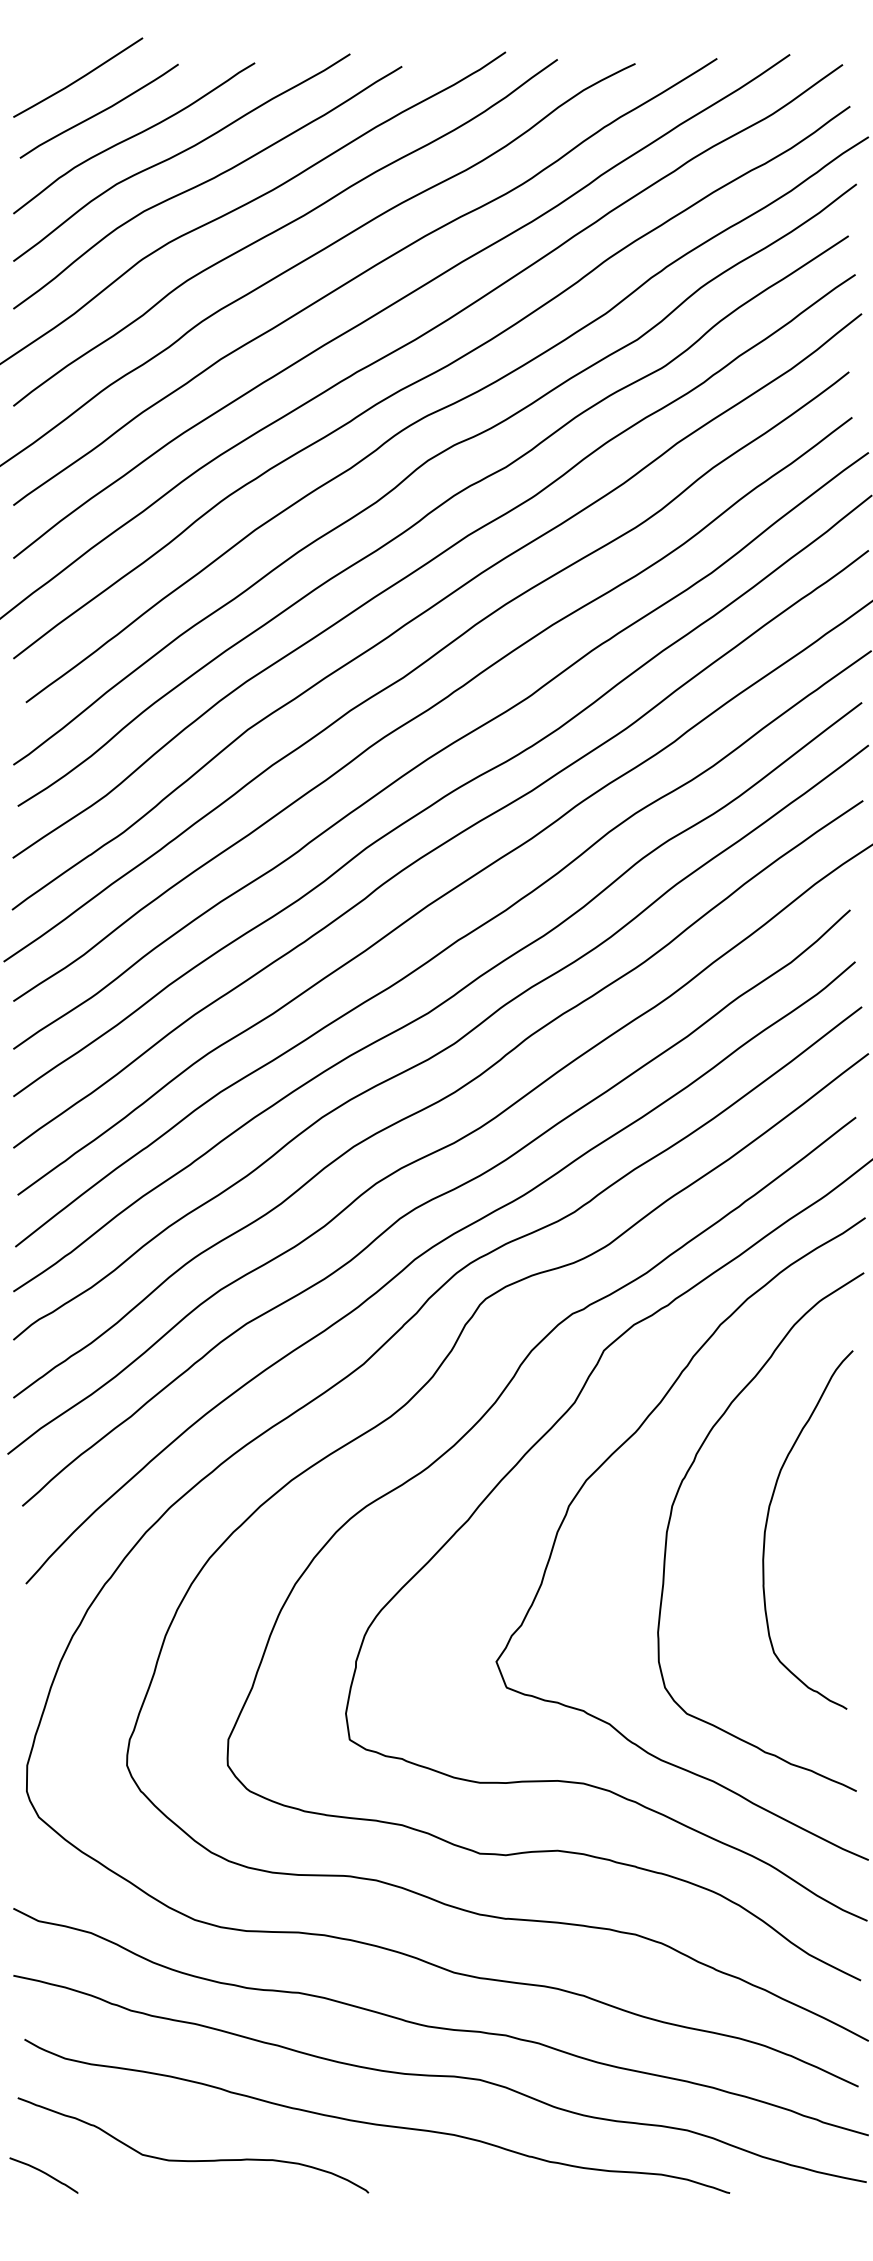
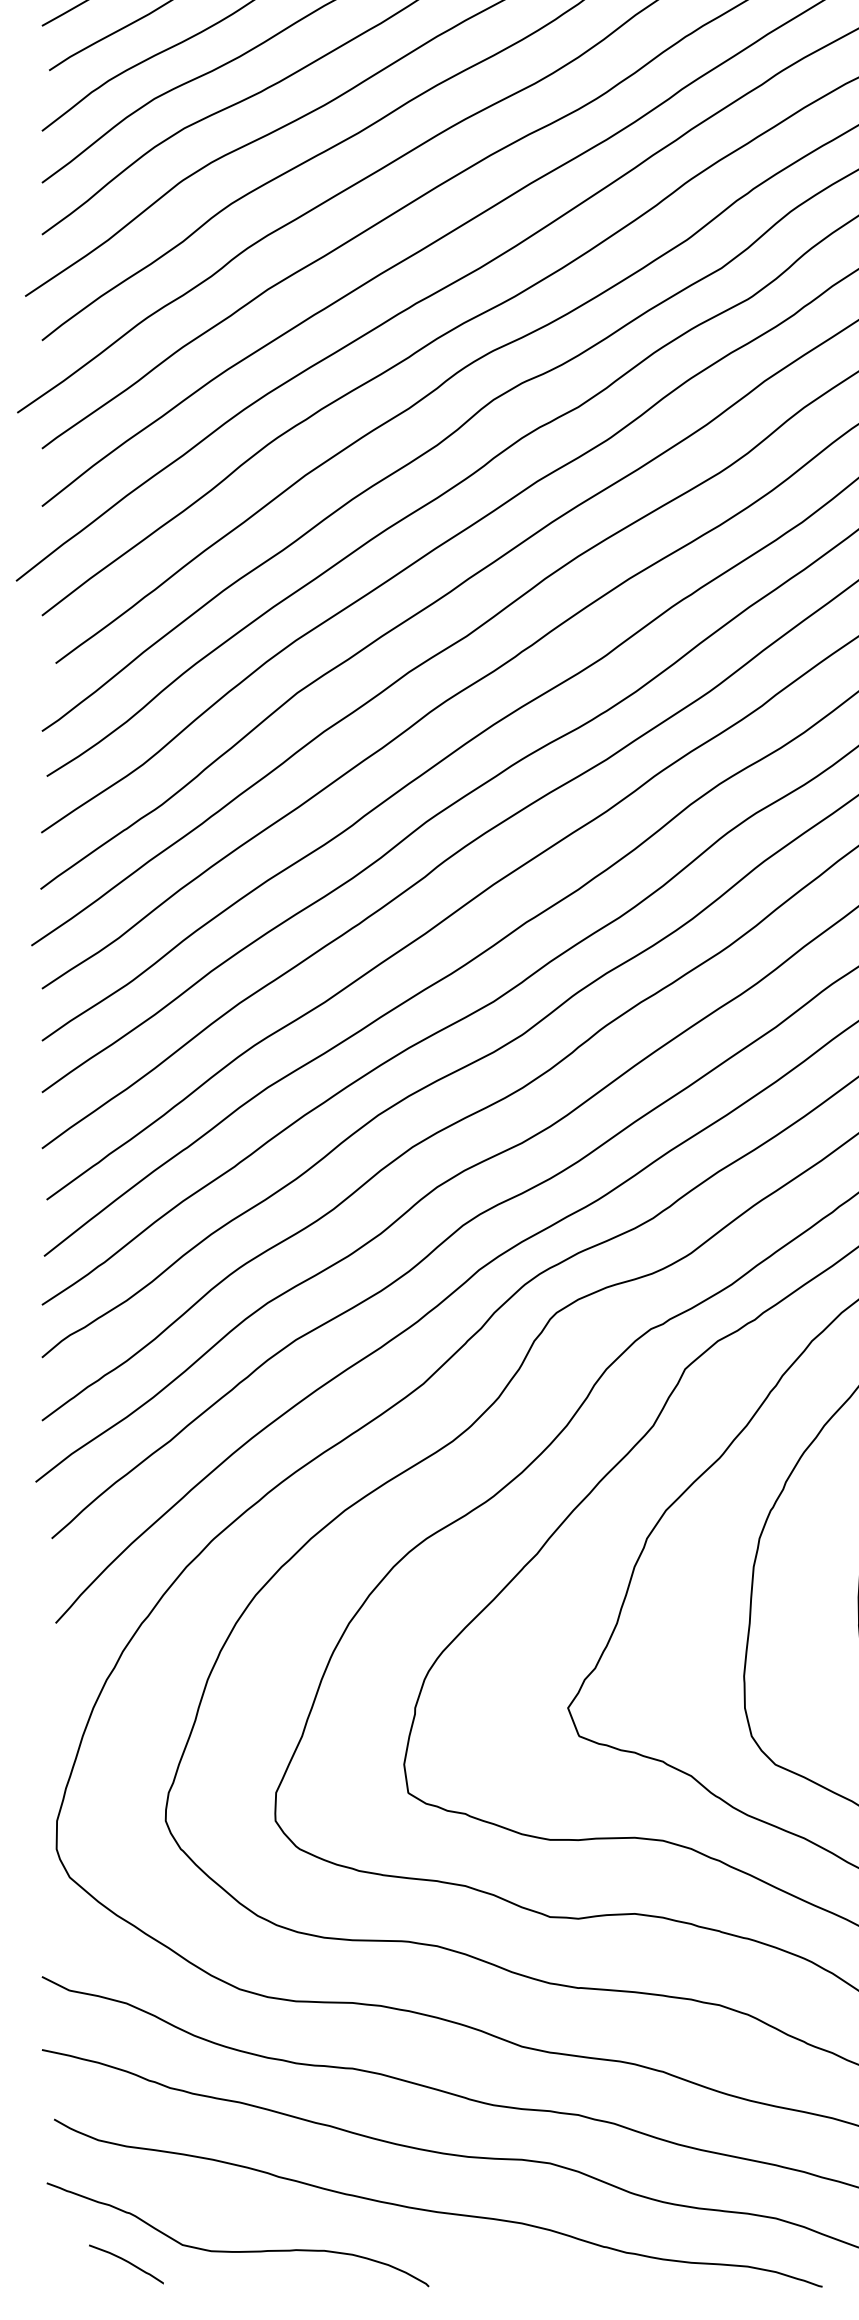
curve: (43, 2173) -> (125, 2262), moved

